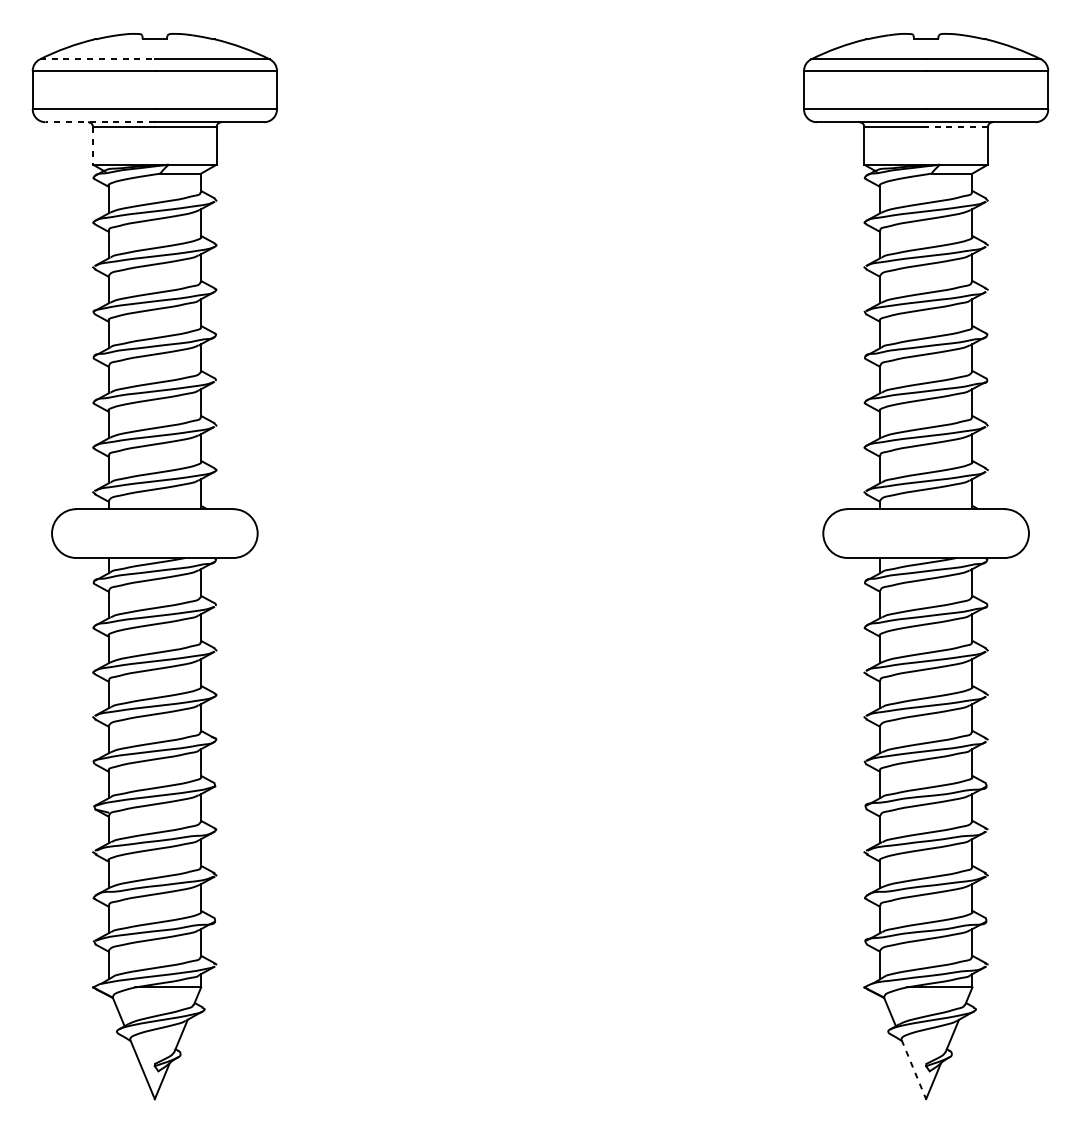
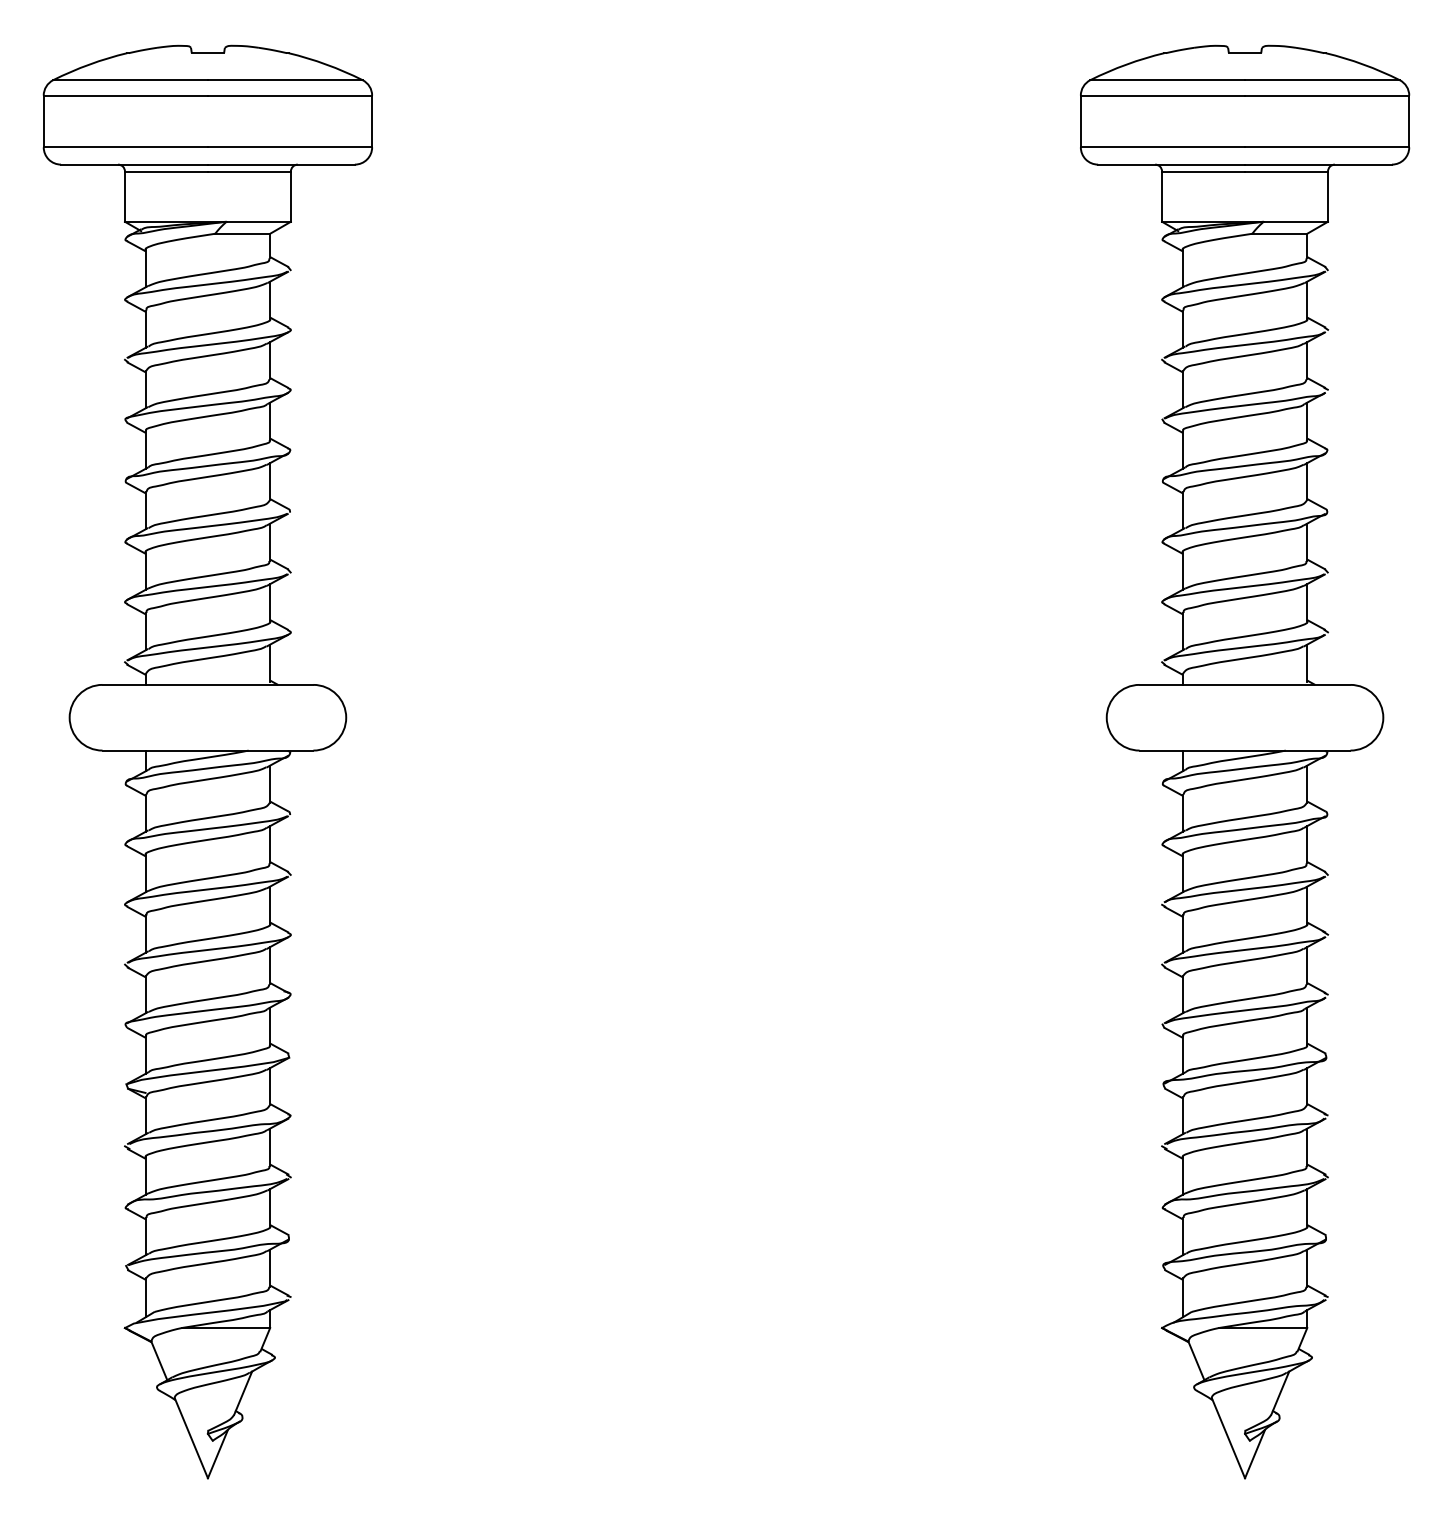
line: (97, 59) -> (131, 80), dashed -> solid
line: (99, 122) -> (133, 164), dashed -> solid
line: (956, 127) -> (1286, 171), dashed -> solid
line: (92, 146) -> (124, 197), dashed -> solid
line: (913, 1069) -> (1228, 1438), dashed -> solid

